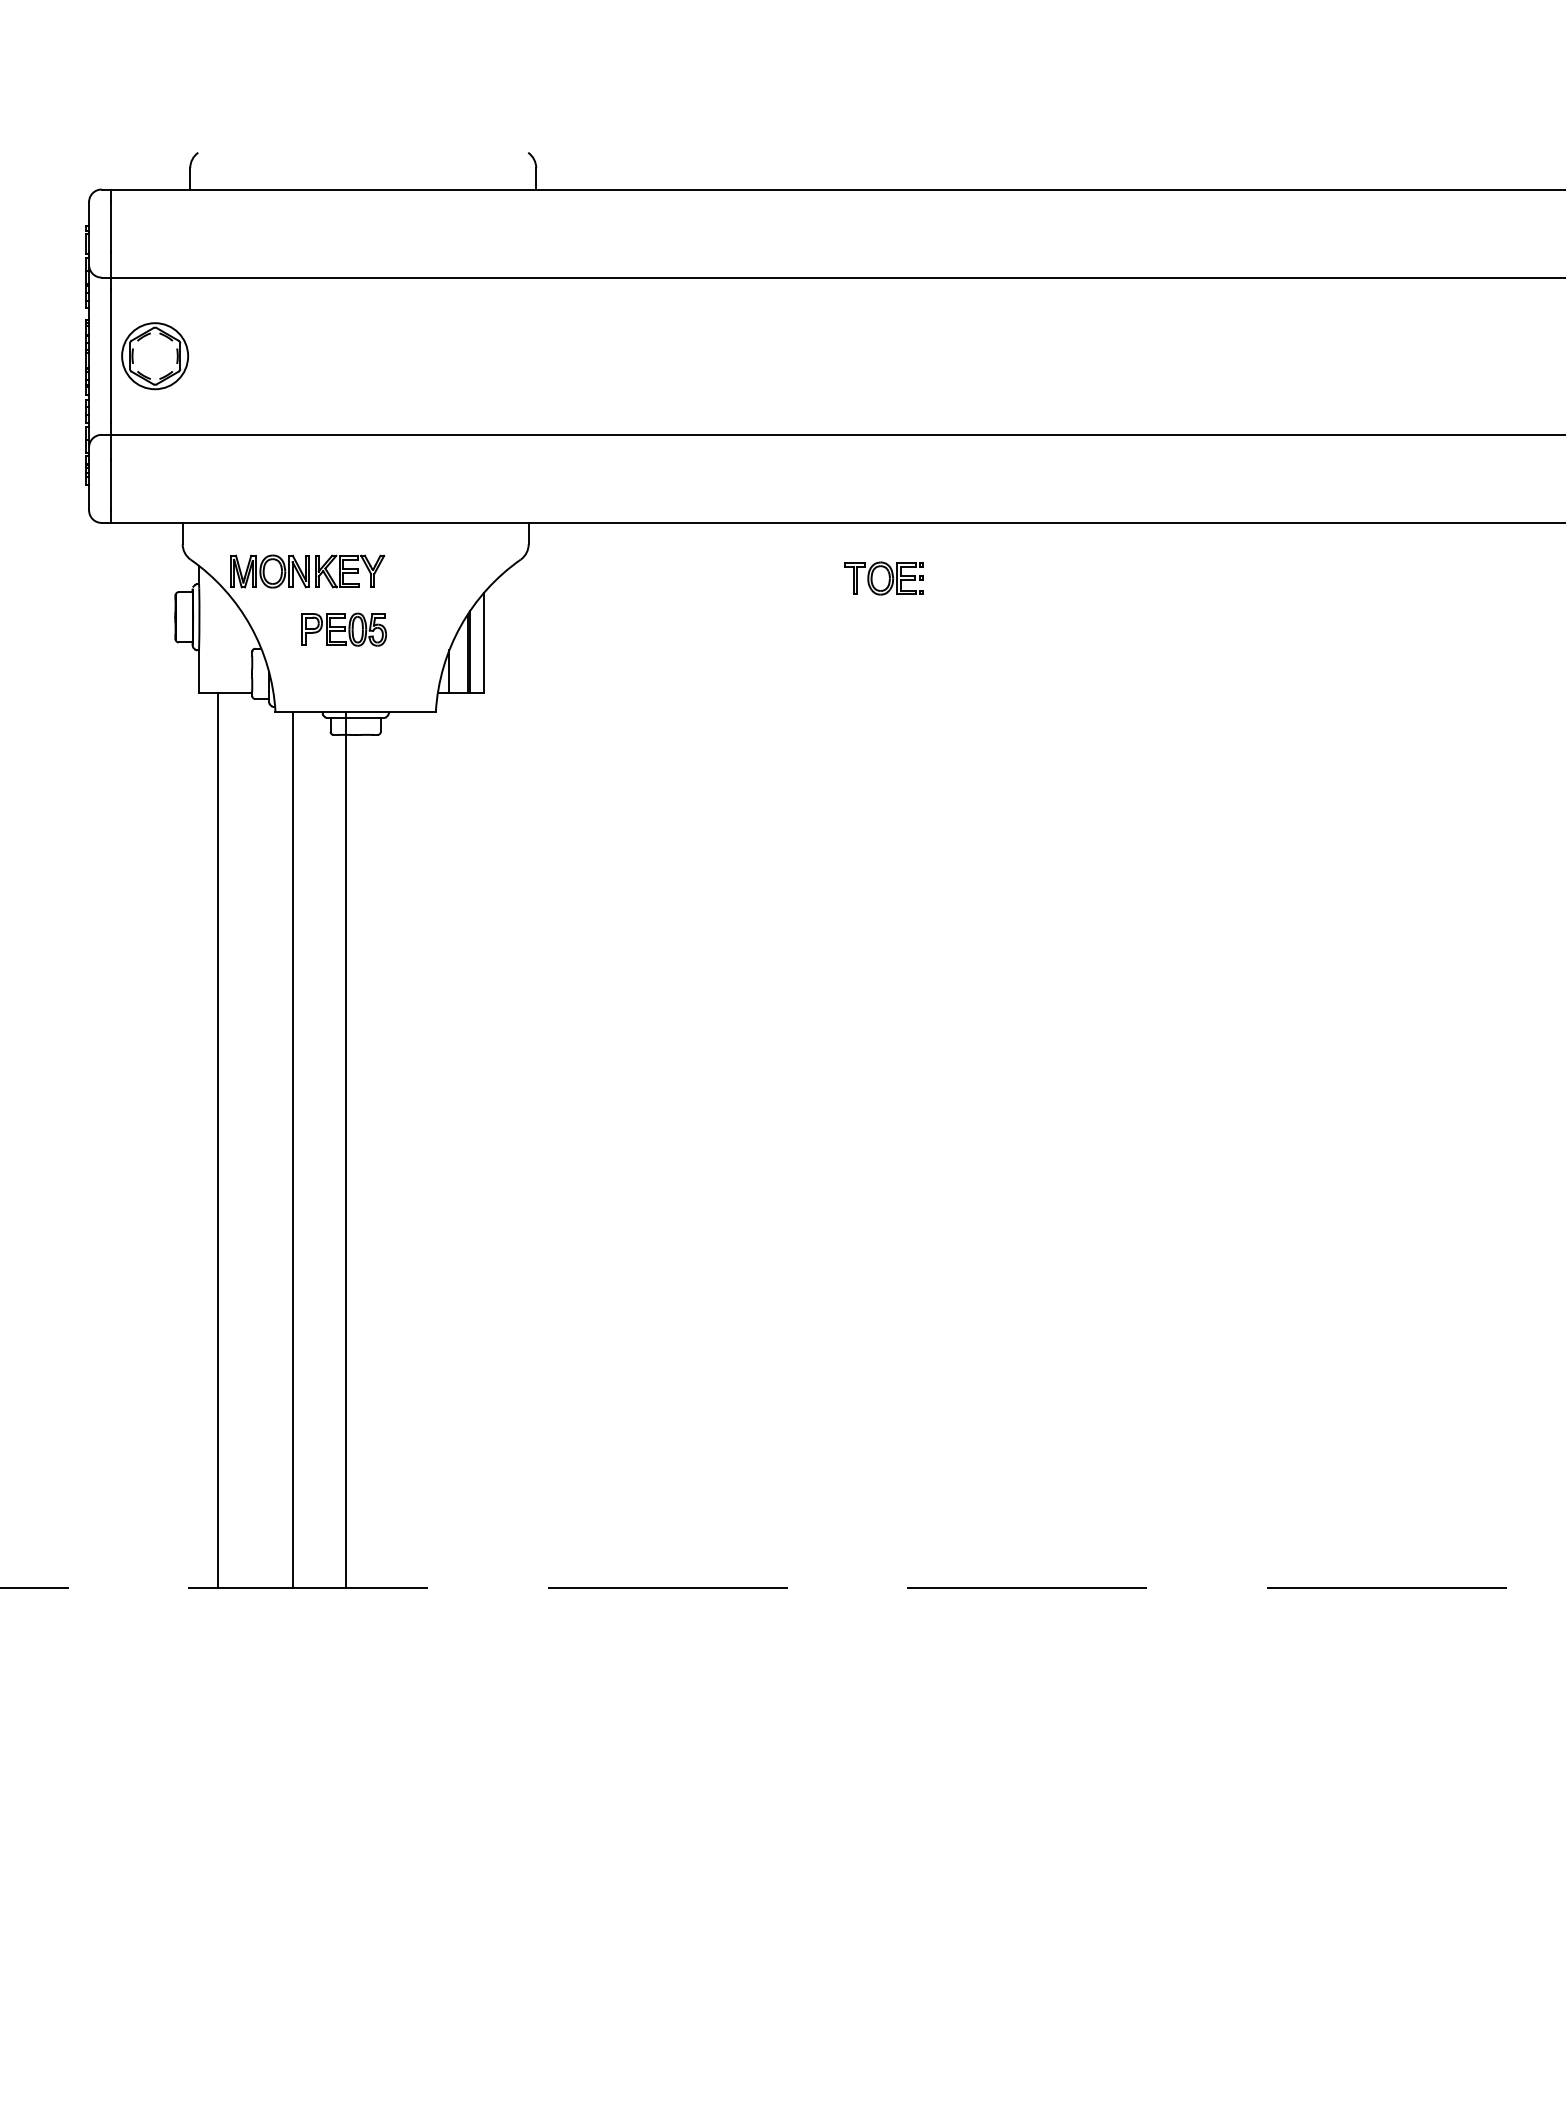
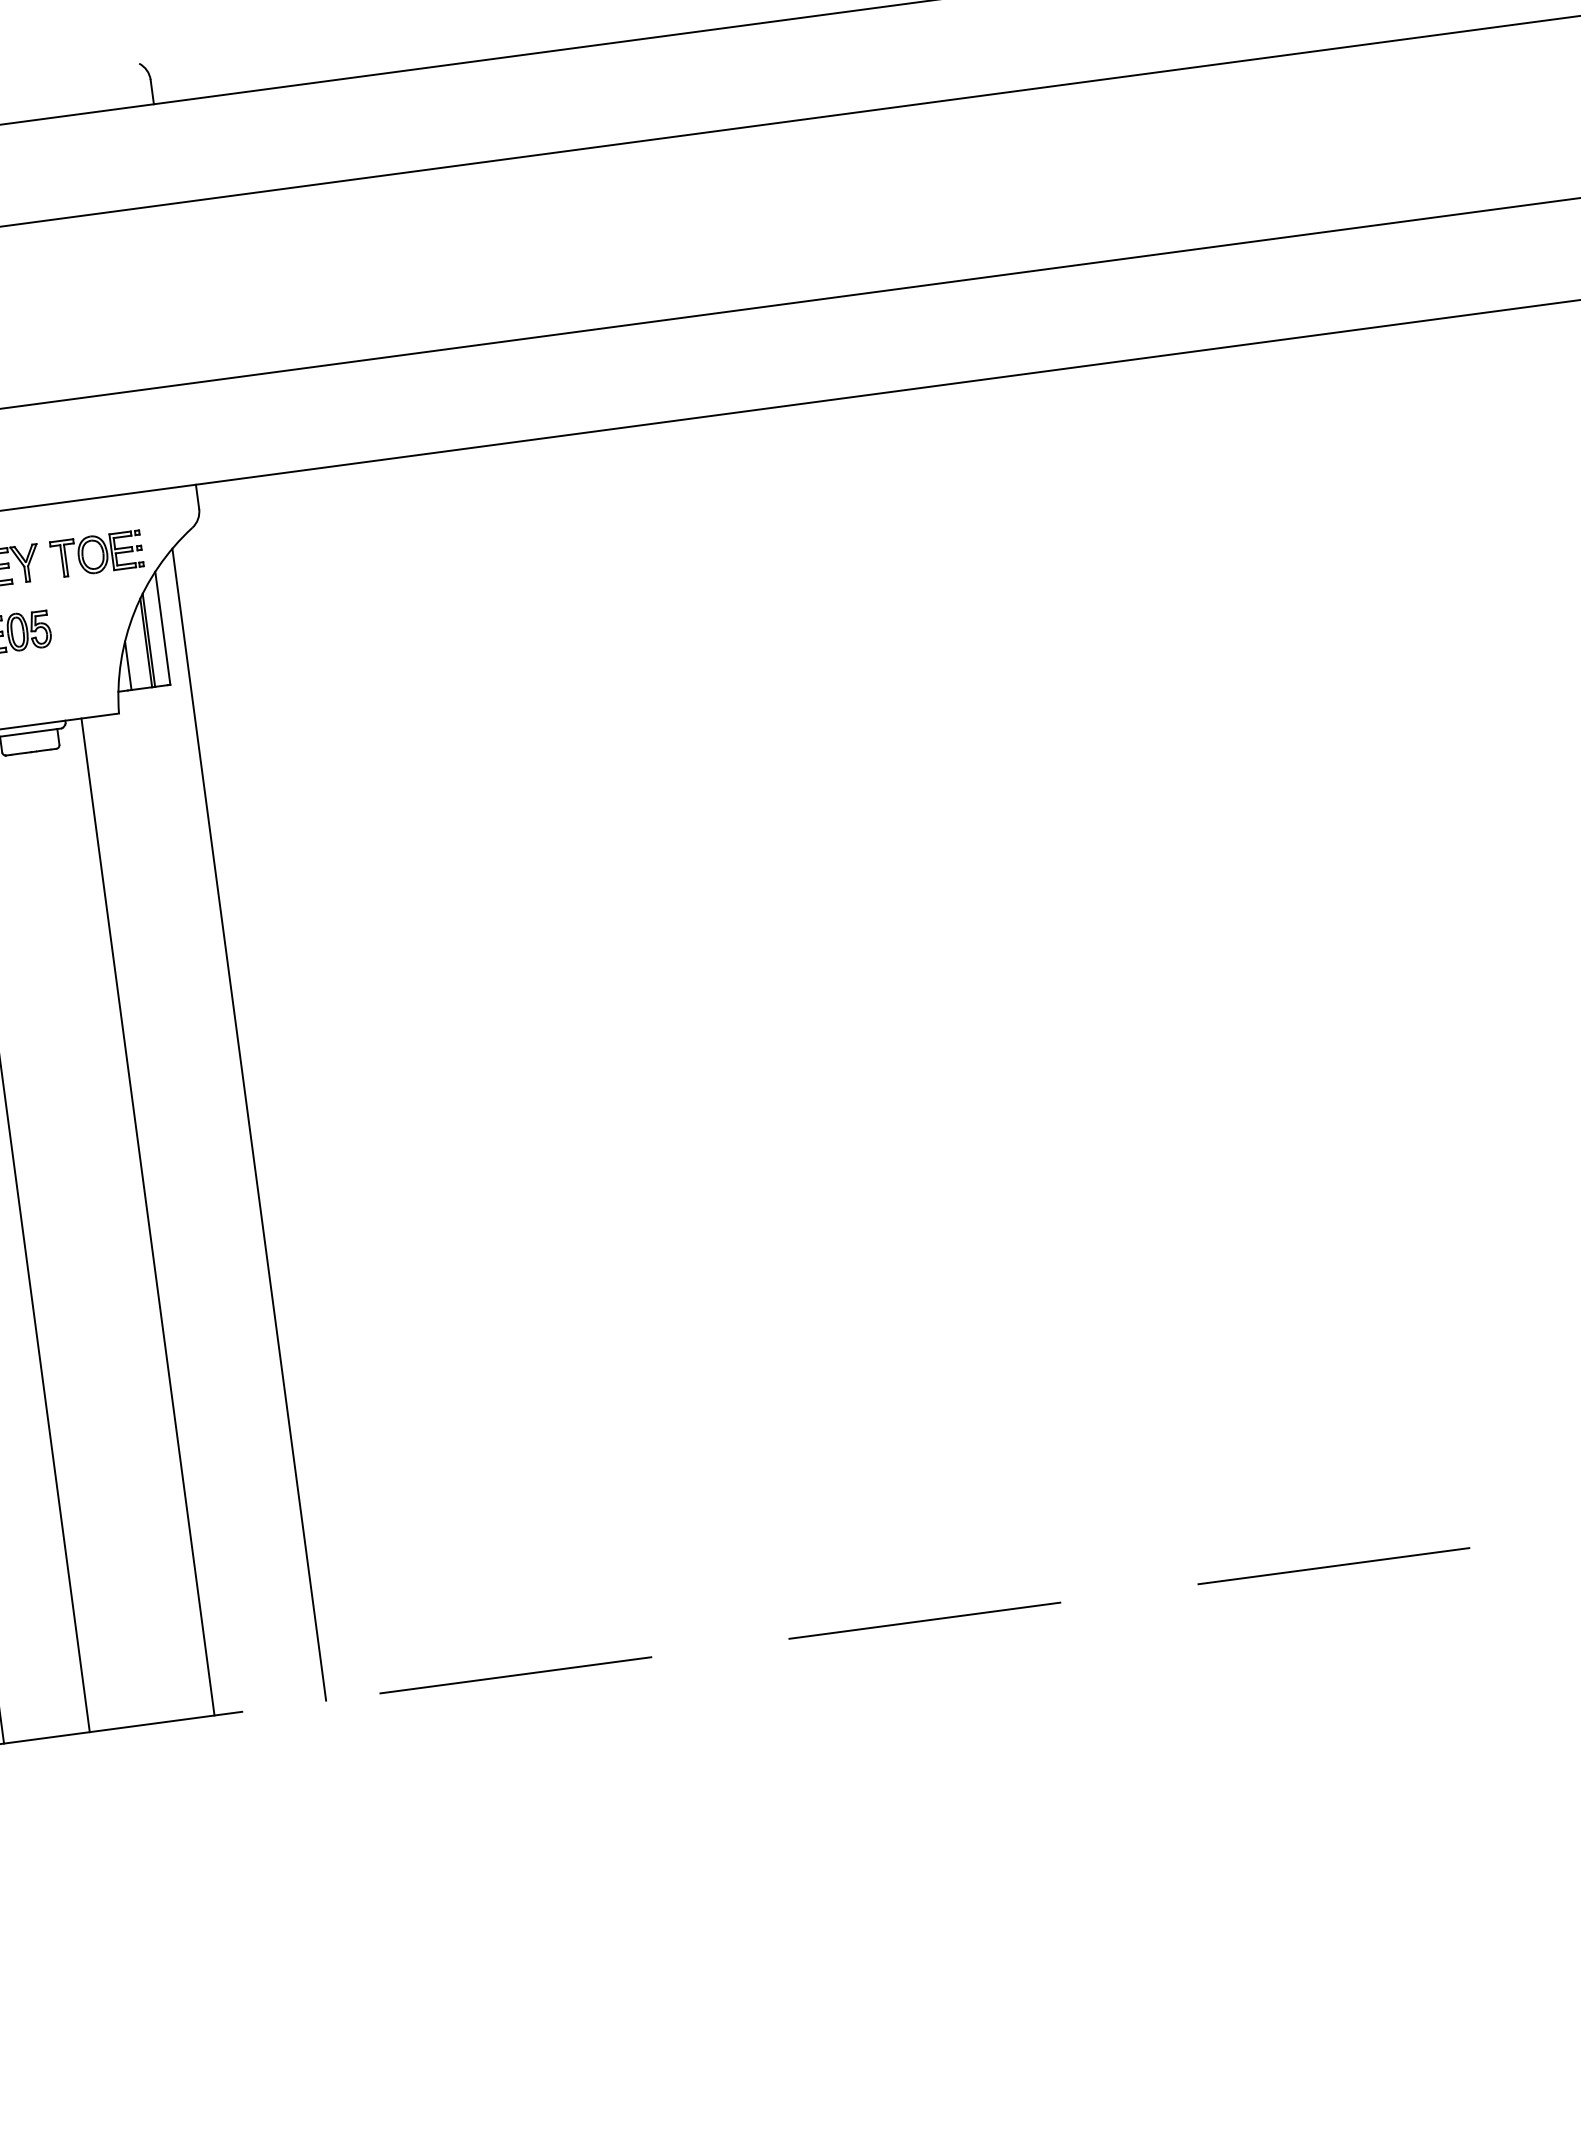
part: (883, 578) -> (96, 554), moved
line: (501, 1081) -> (249, 1124), added
line: (345, 1149) -> (147, 1216), moved

